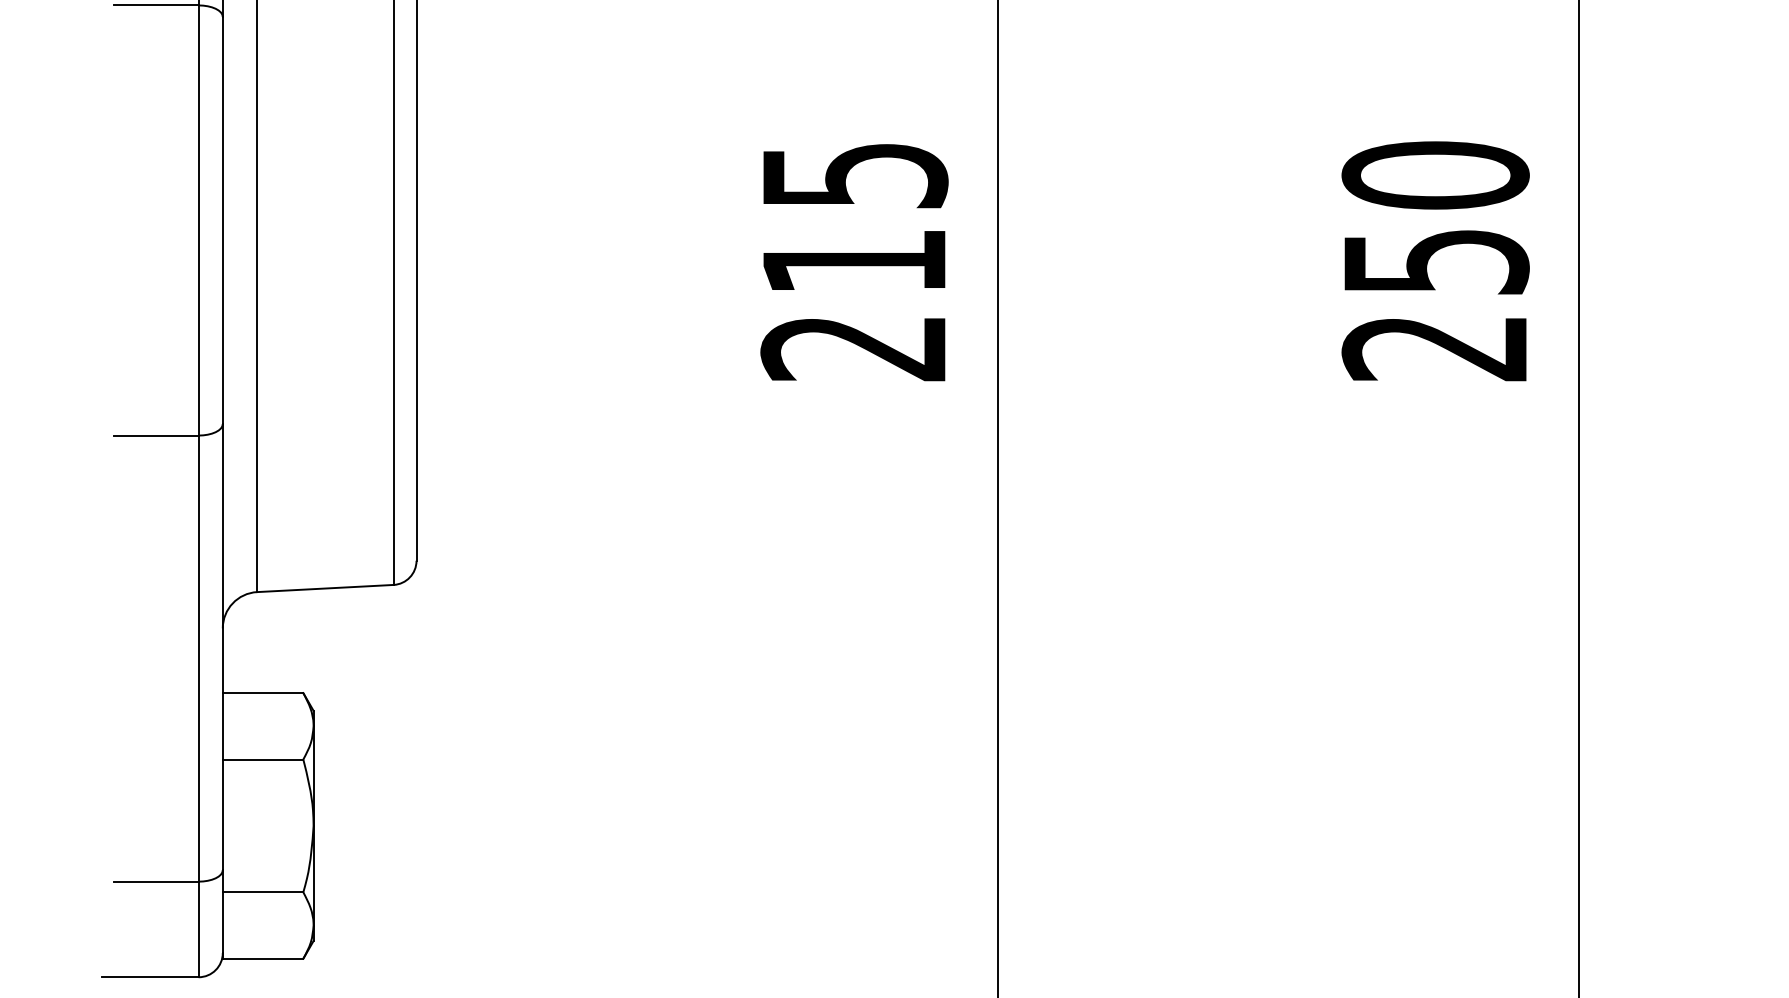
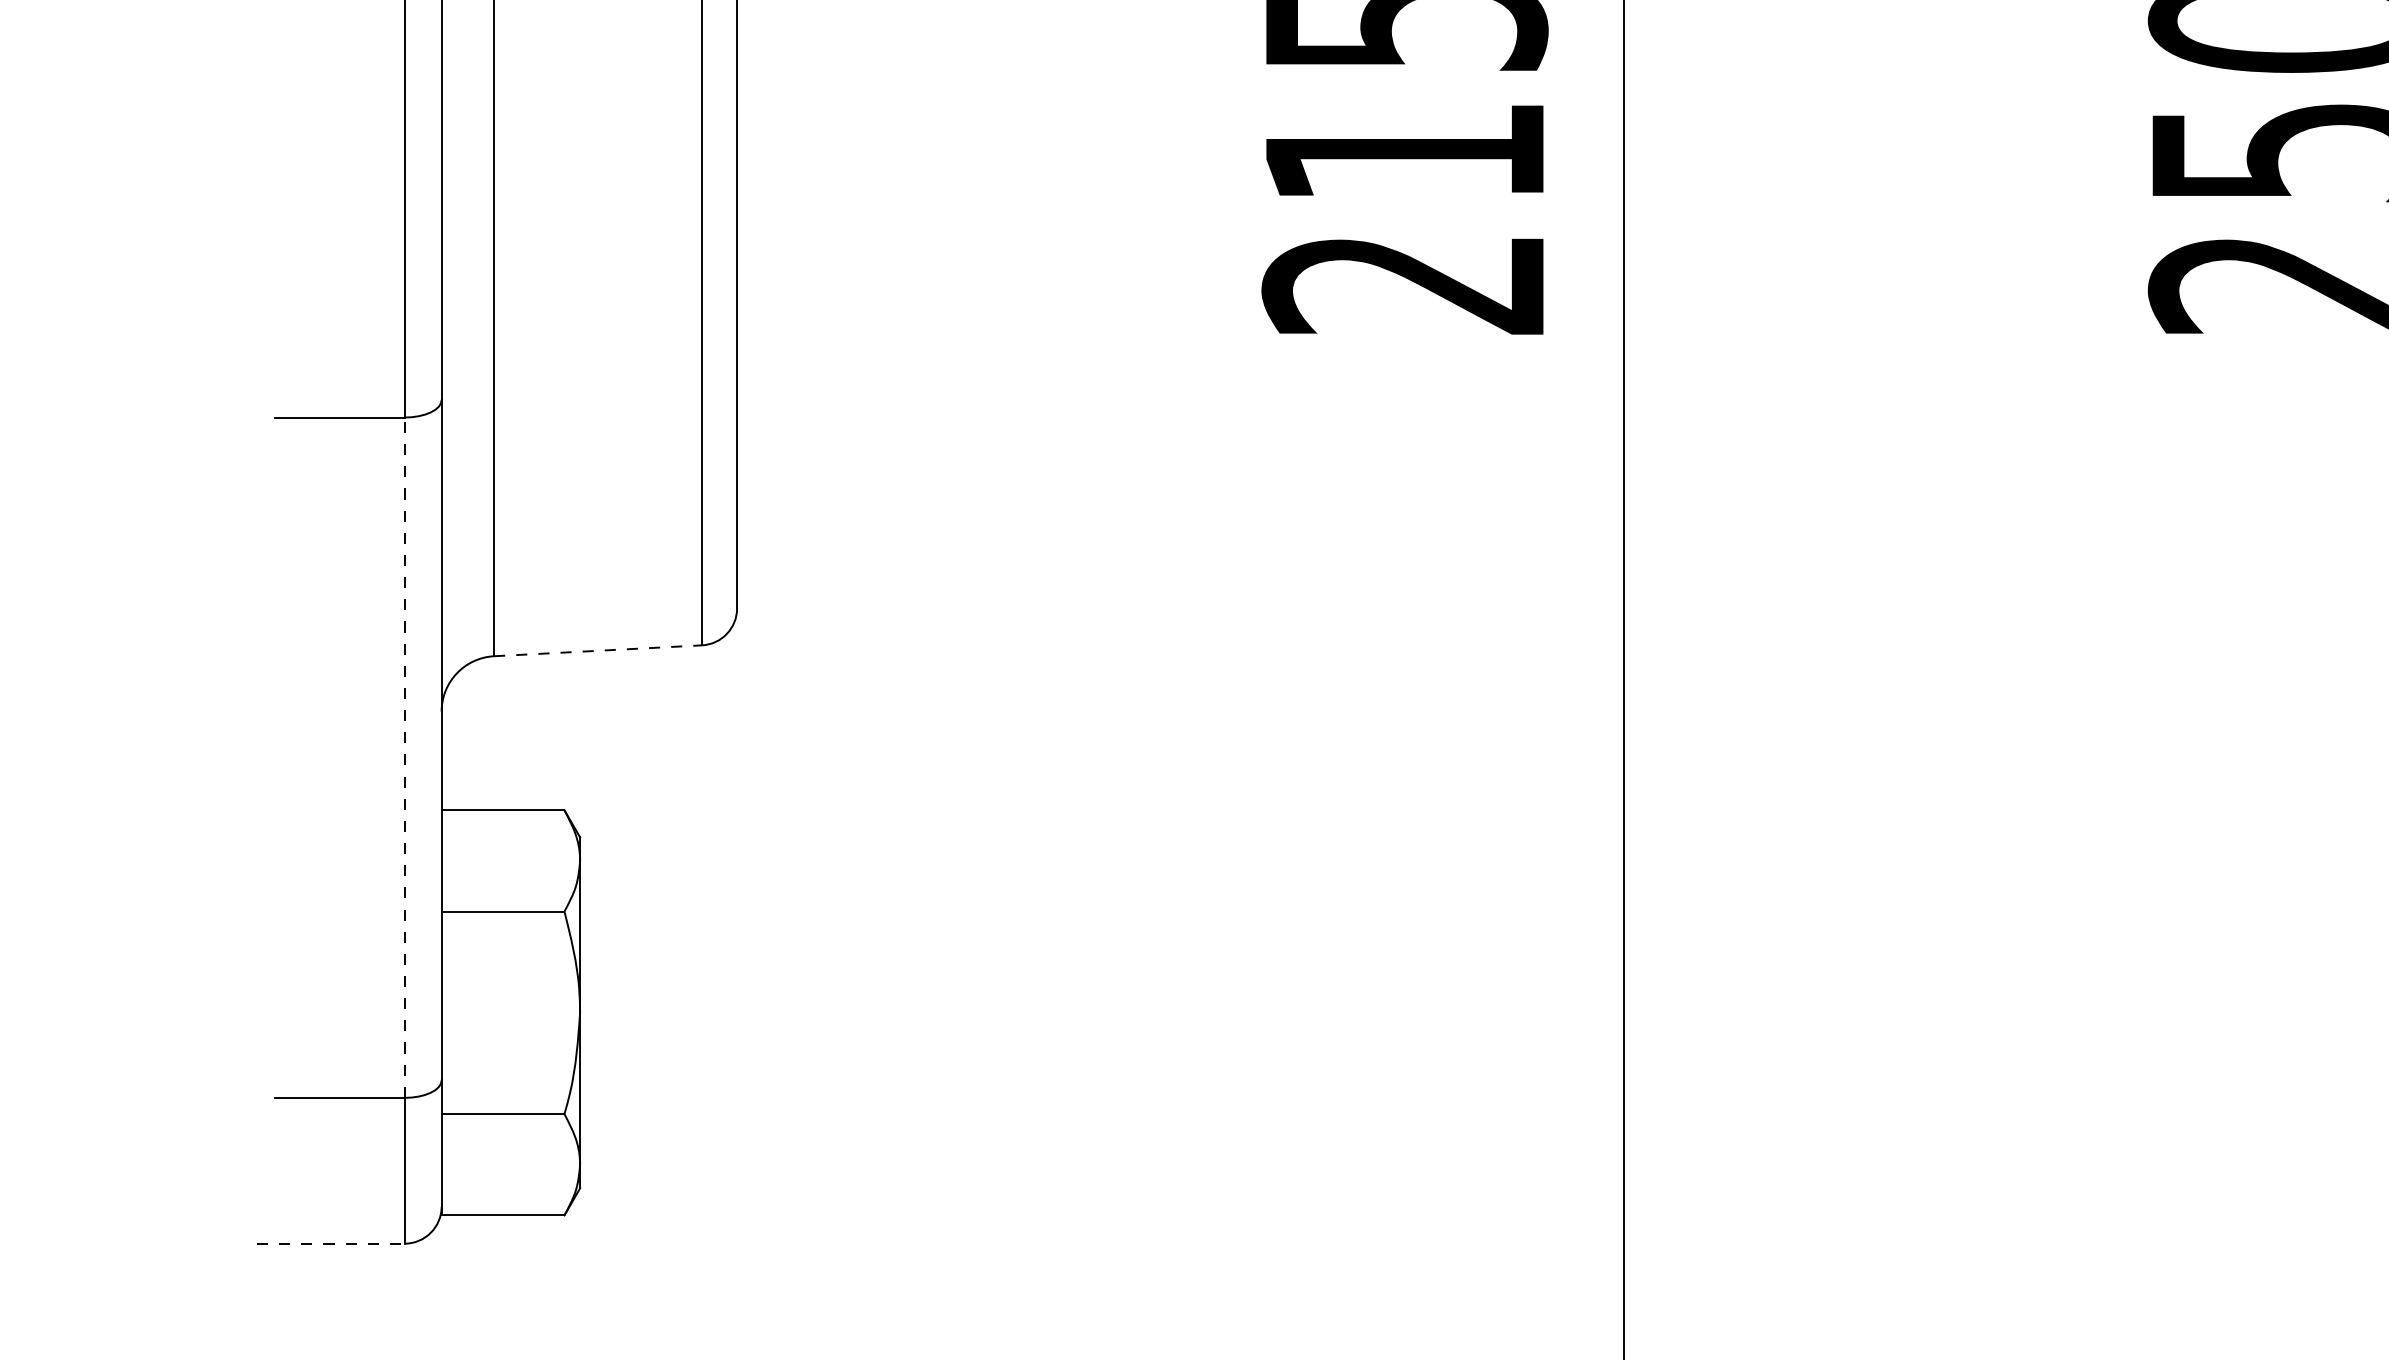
line: (325, 588) -> (598, 650), solid -> dashed
line: (198, 658) -> (404, 757), solid -> dashed
line: (150, 977) -> (331, 1244), solid -> dashed

